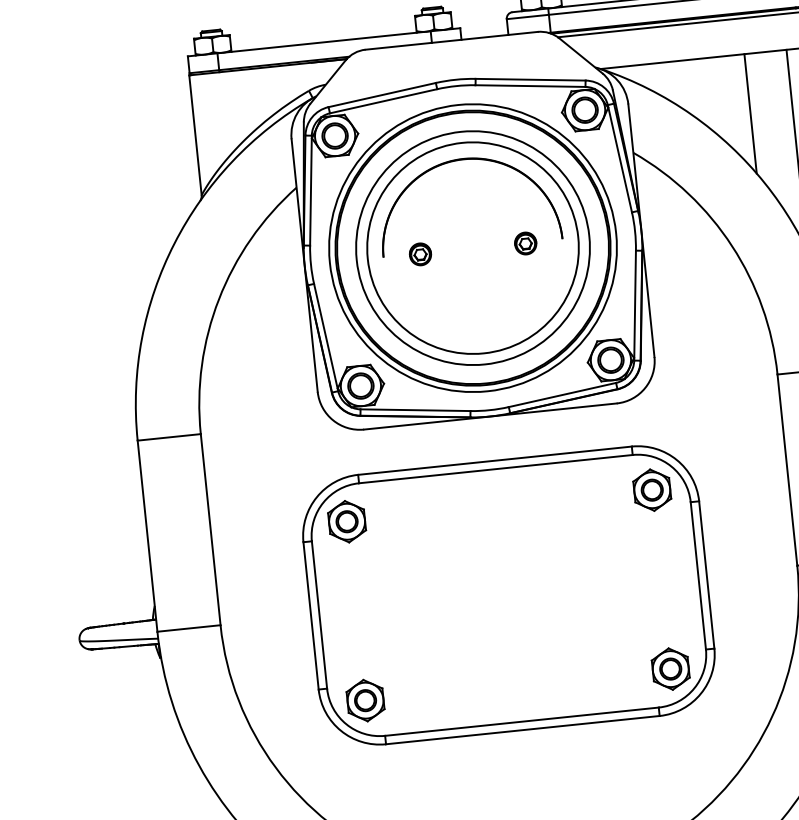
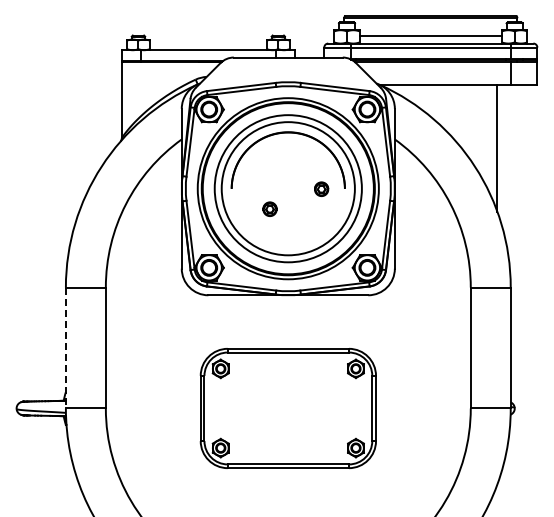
line: (750, 113) -> (470, 122), removed
part: (419, 253) -> (269, 208), moved
line: (147, 537) -> (65, 348), solid -> dashed
part: (509, 595) -> (288, 408), size x0.7

